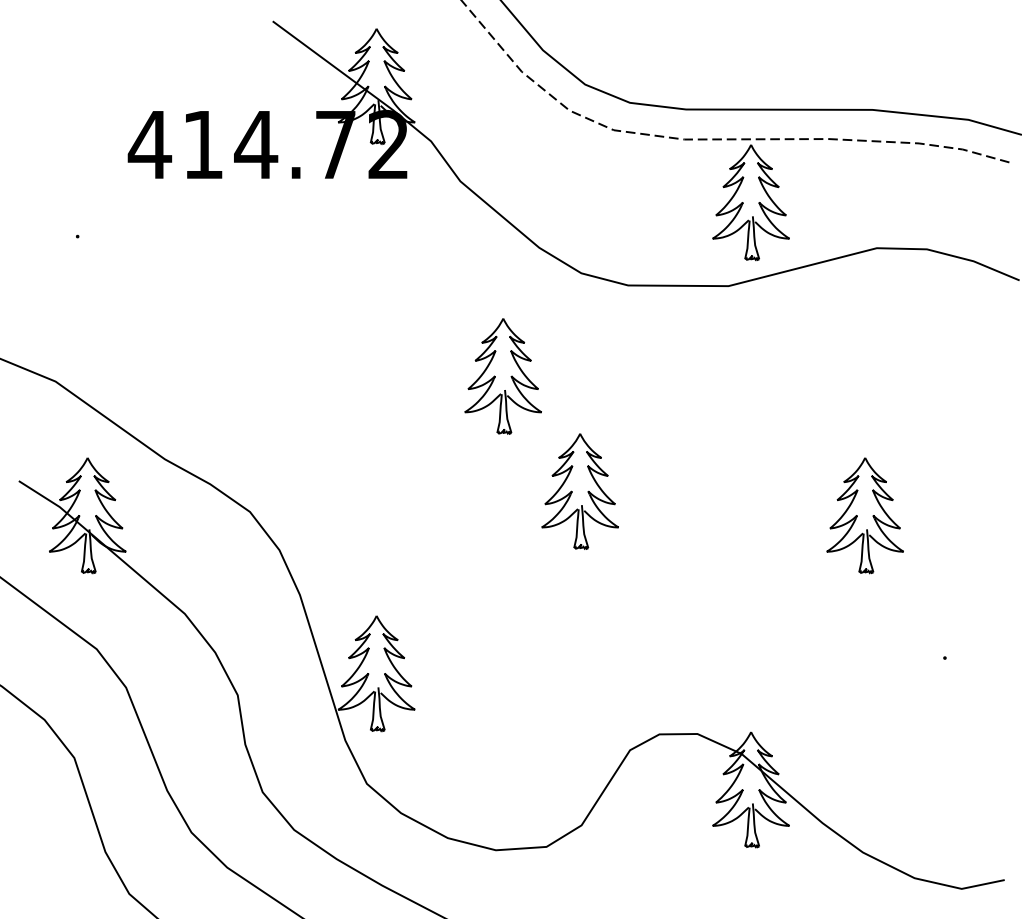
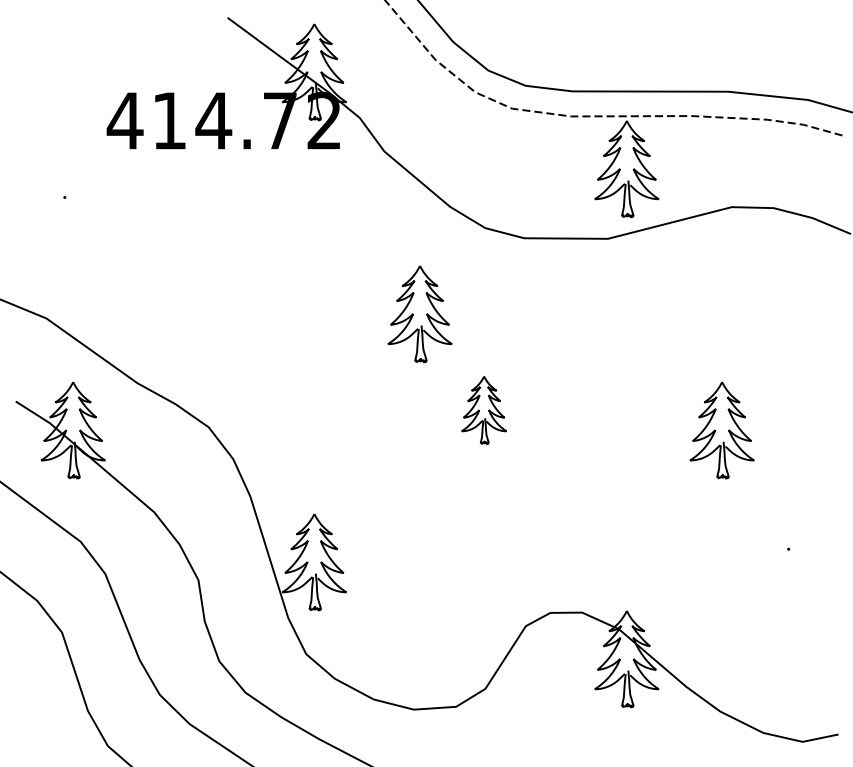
part: (579, 491) -> (483, 410), size x0.7

